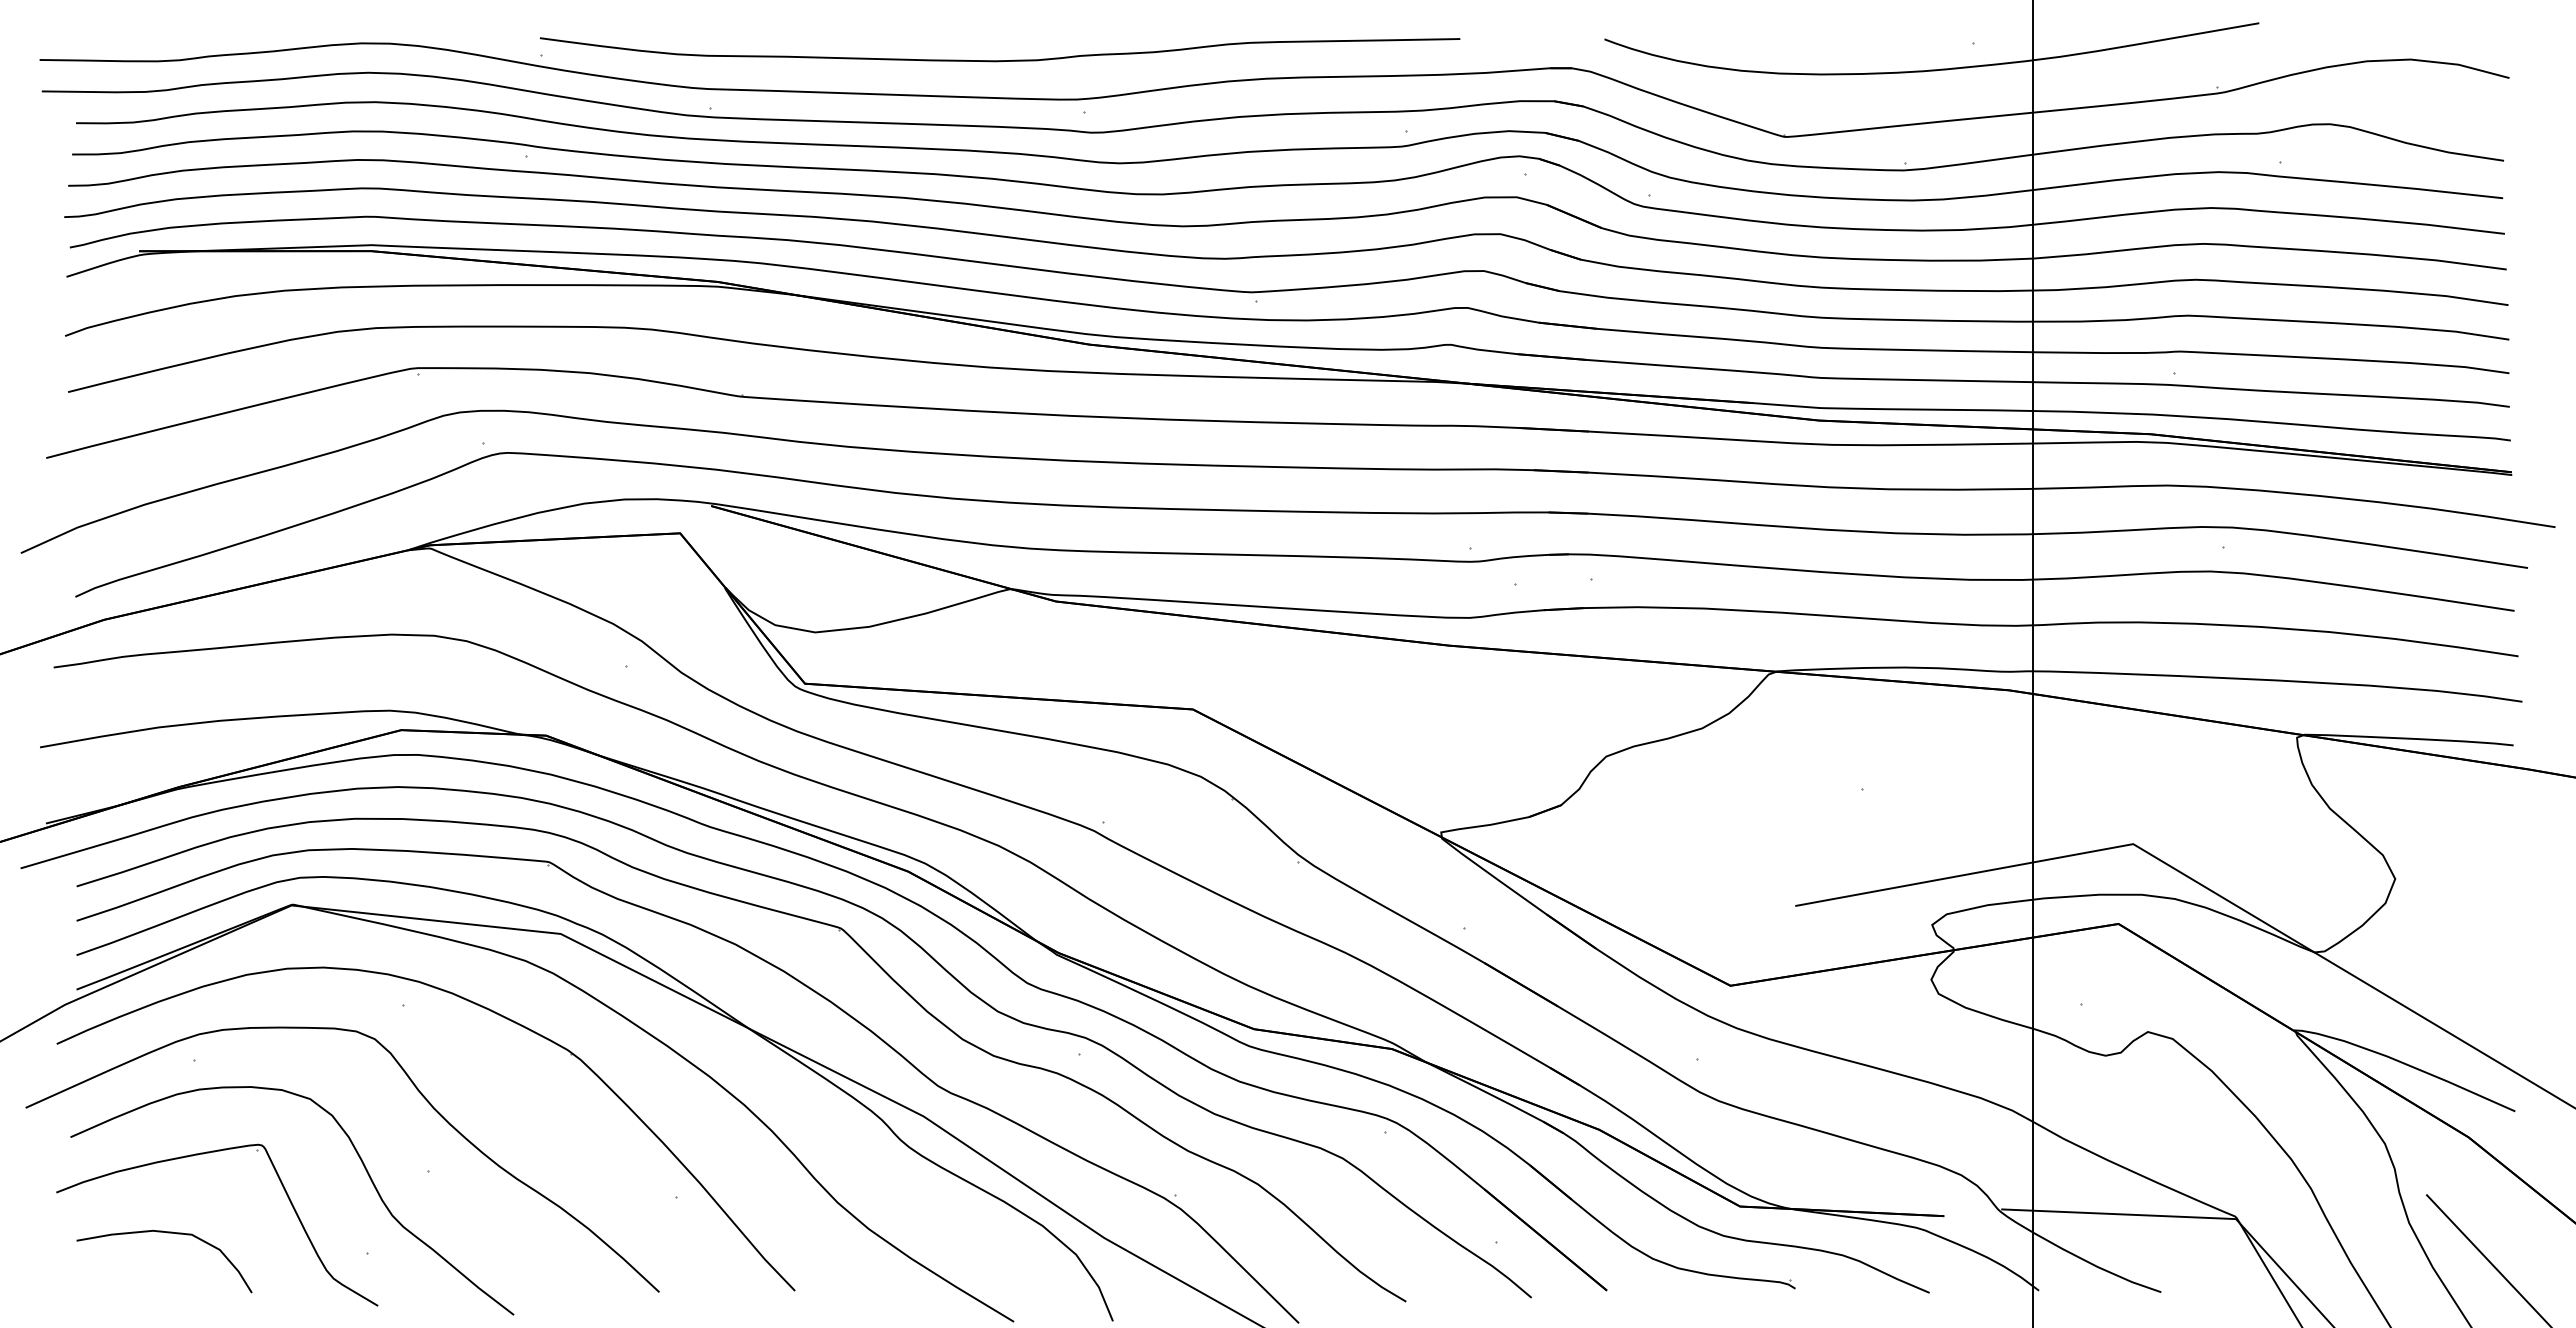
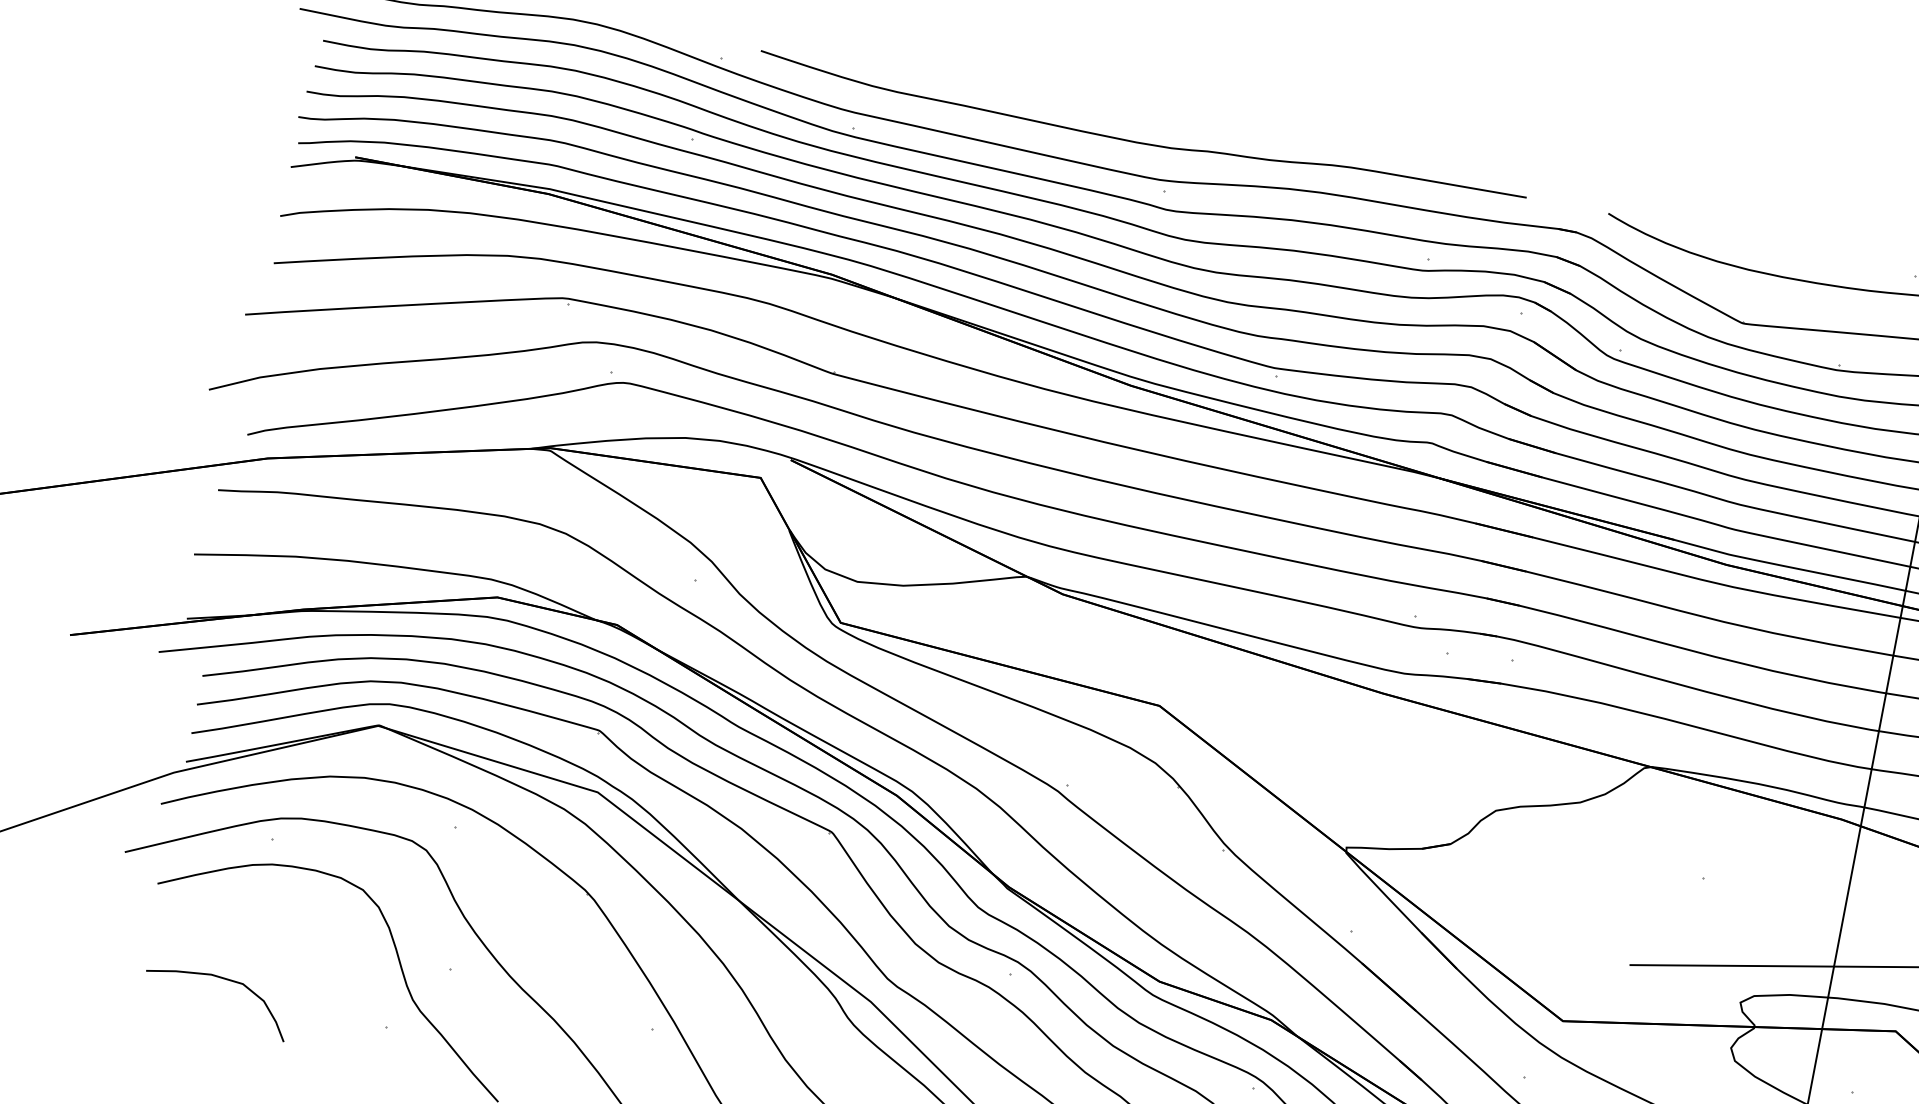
curve: (999, 60) -> (1139, 142), moved
part: (203, 1154) -> (265, 919), removed

